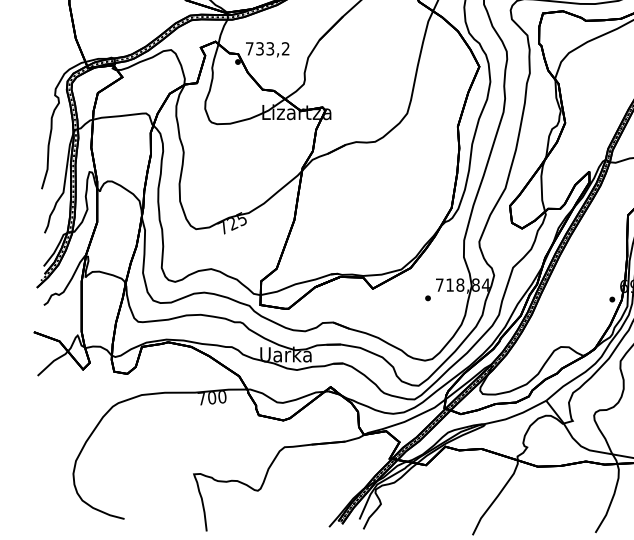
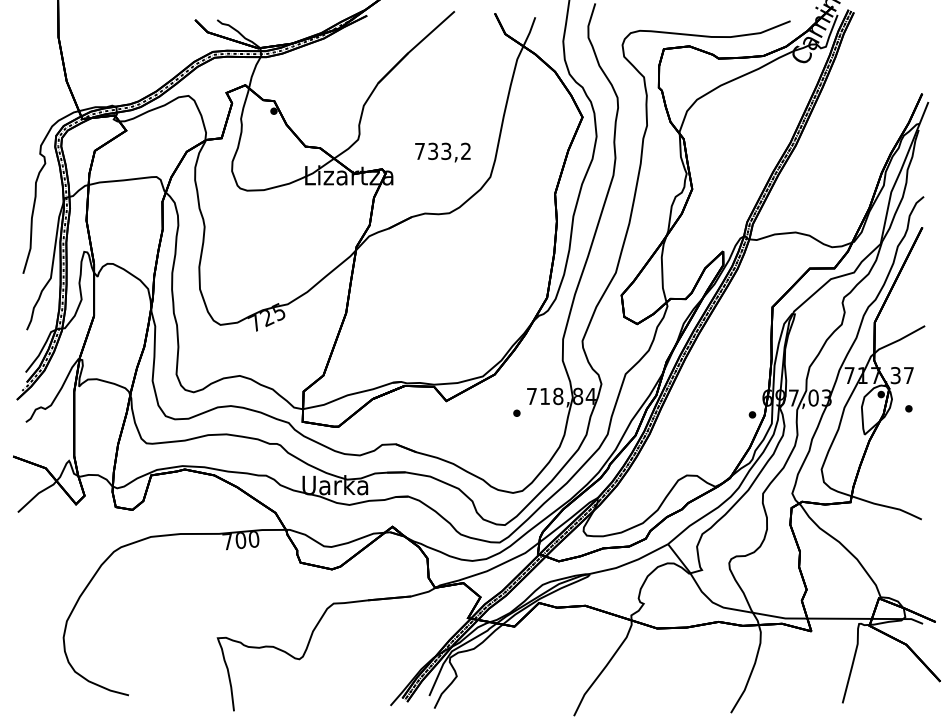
text: (267, 49) -> (442, 152), moved

